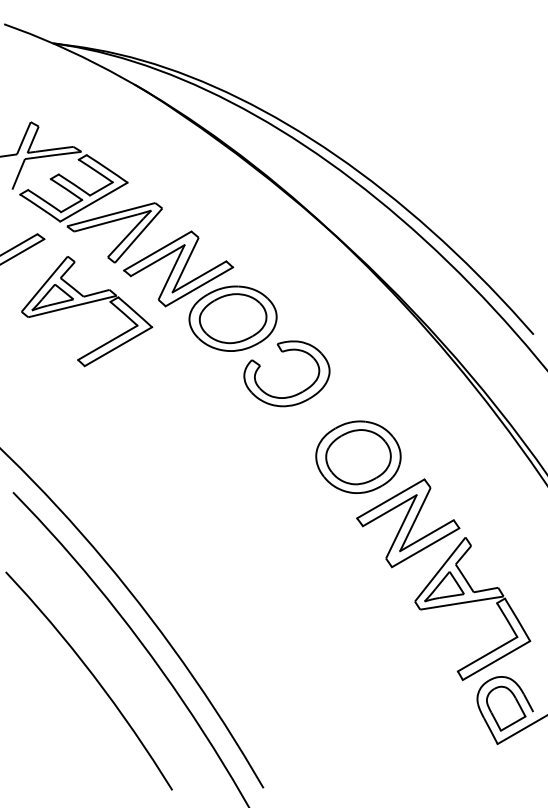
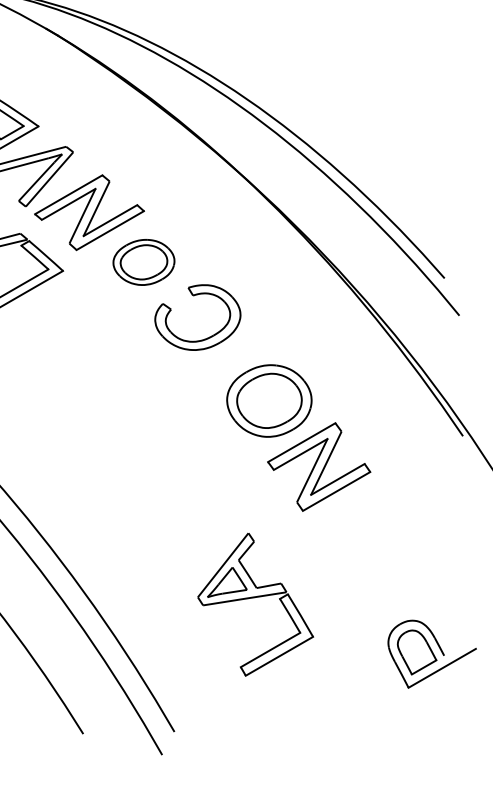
part: (232, 318) -> (143, 262), size x0.7
part: (472, 608) -> (255, 604), moved

